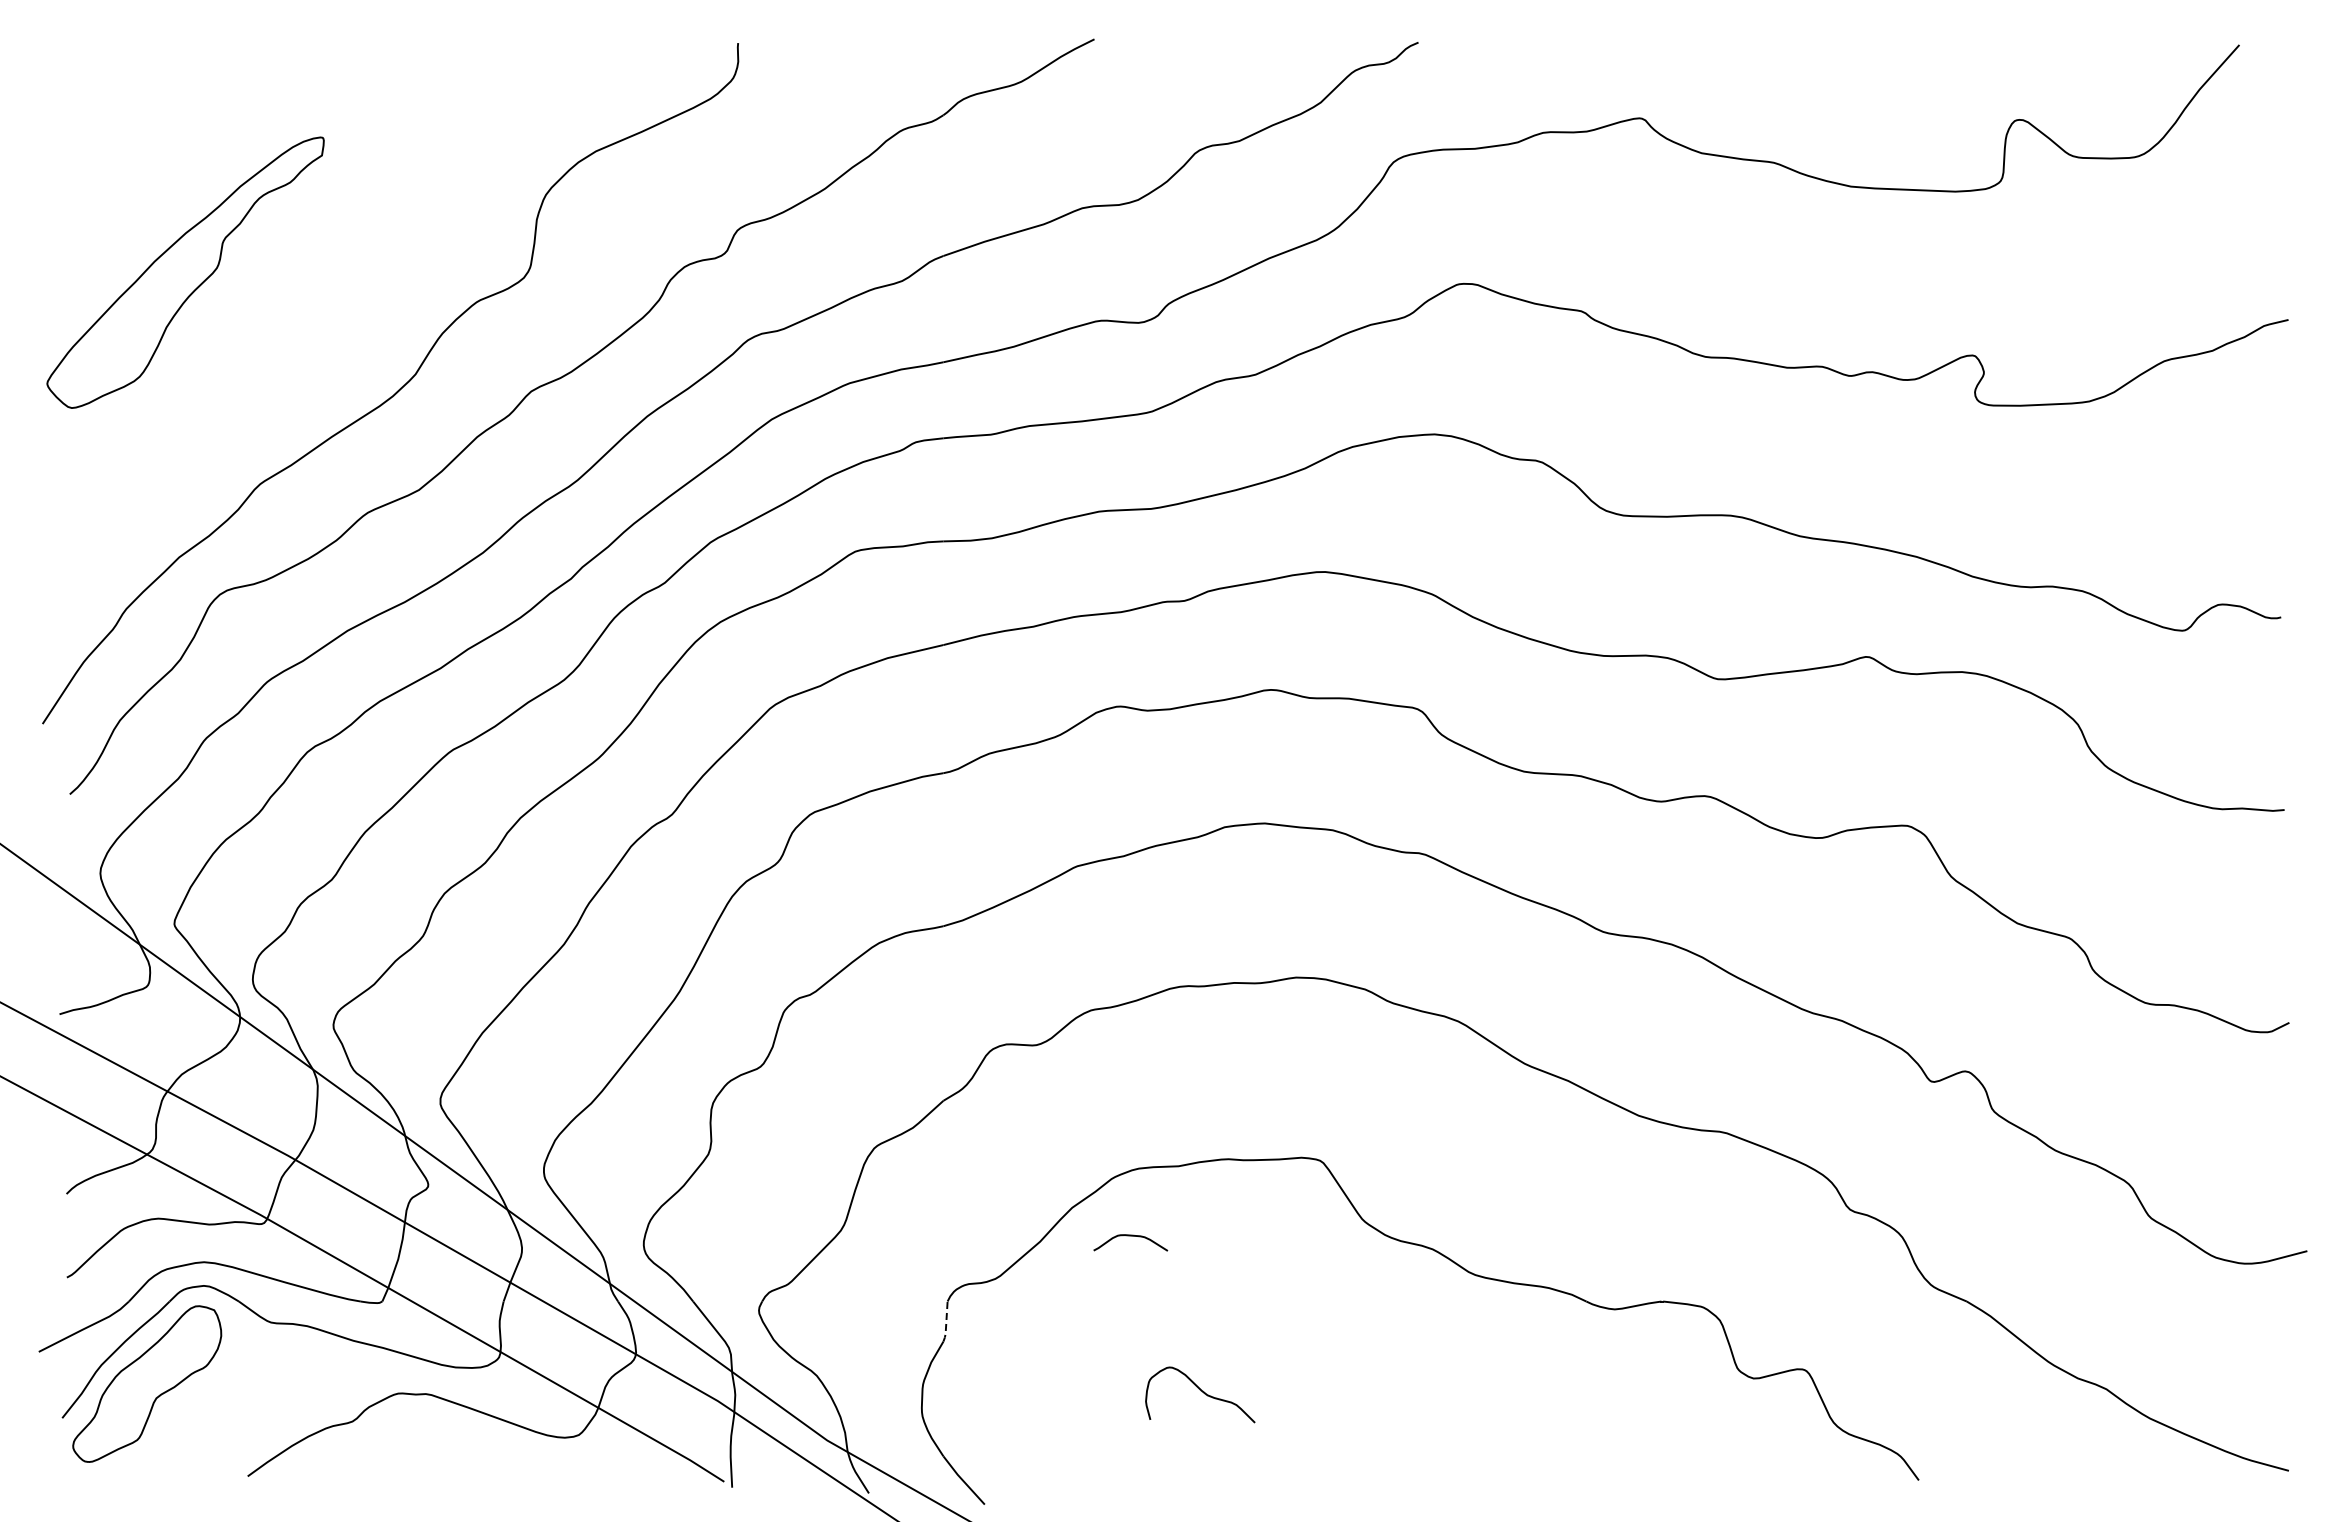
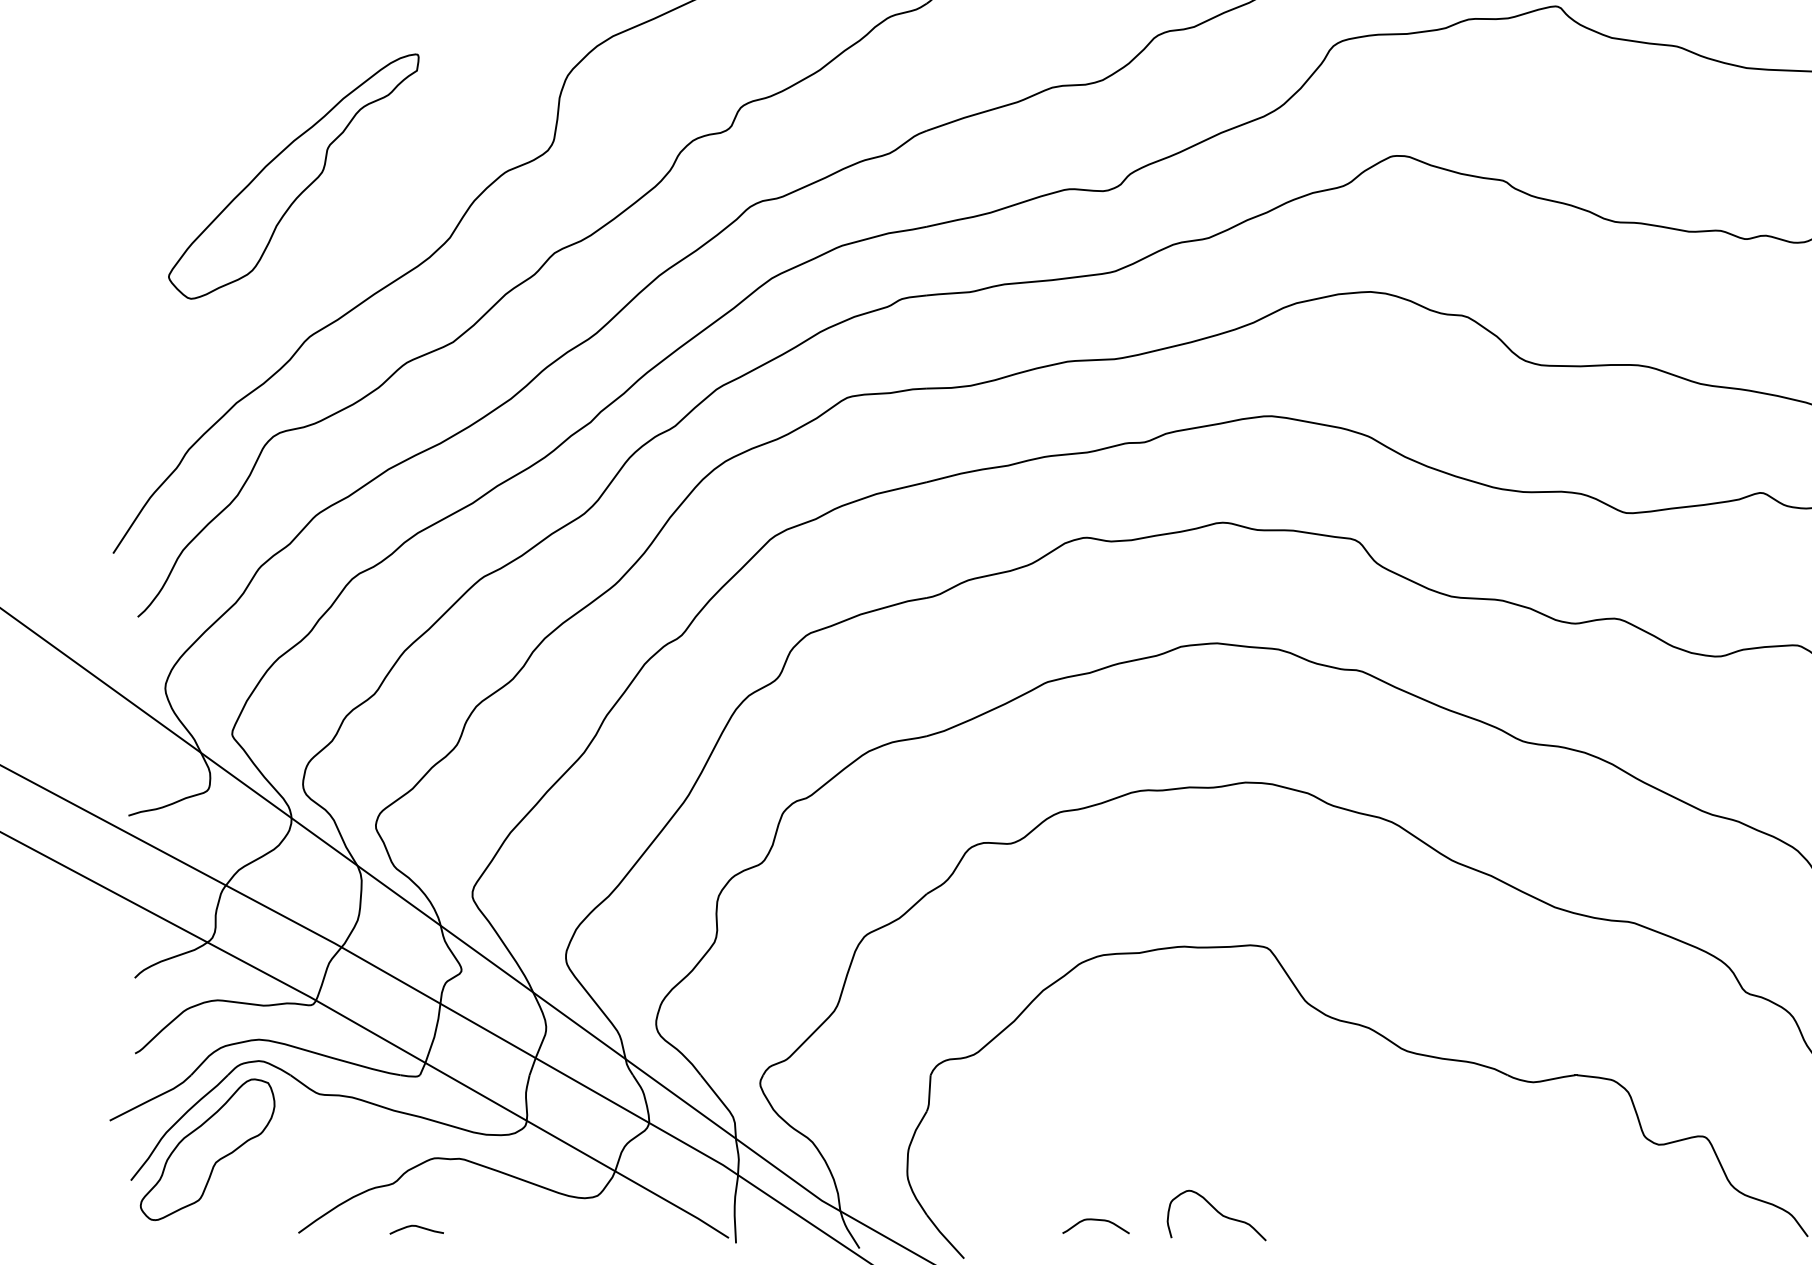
part: (185, 272) -> (293, 176), moved
curve: (1130, 1236) -> (1095, 1220), moved
line: (946, 1323) -> (929, 1095), dashed -> solid
curve: (1202, 1392) -> (1218, 1213), moved
curve: (380, 1470) -> (418, 1227), added

